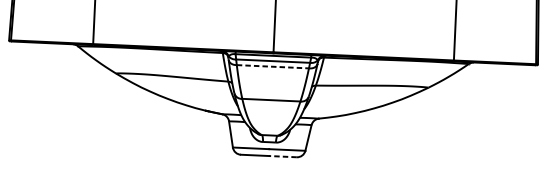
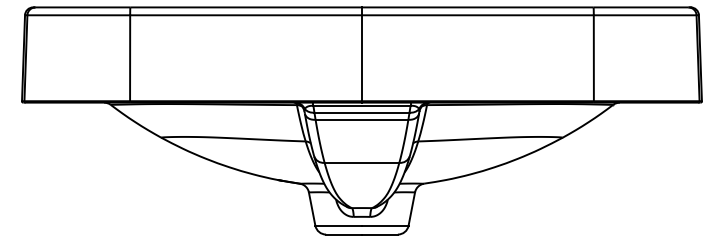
line: (273, 66) -> (362, 119), dashed -> solid
line: (282, 156) -> (379, 234), dashed -> solid

